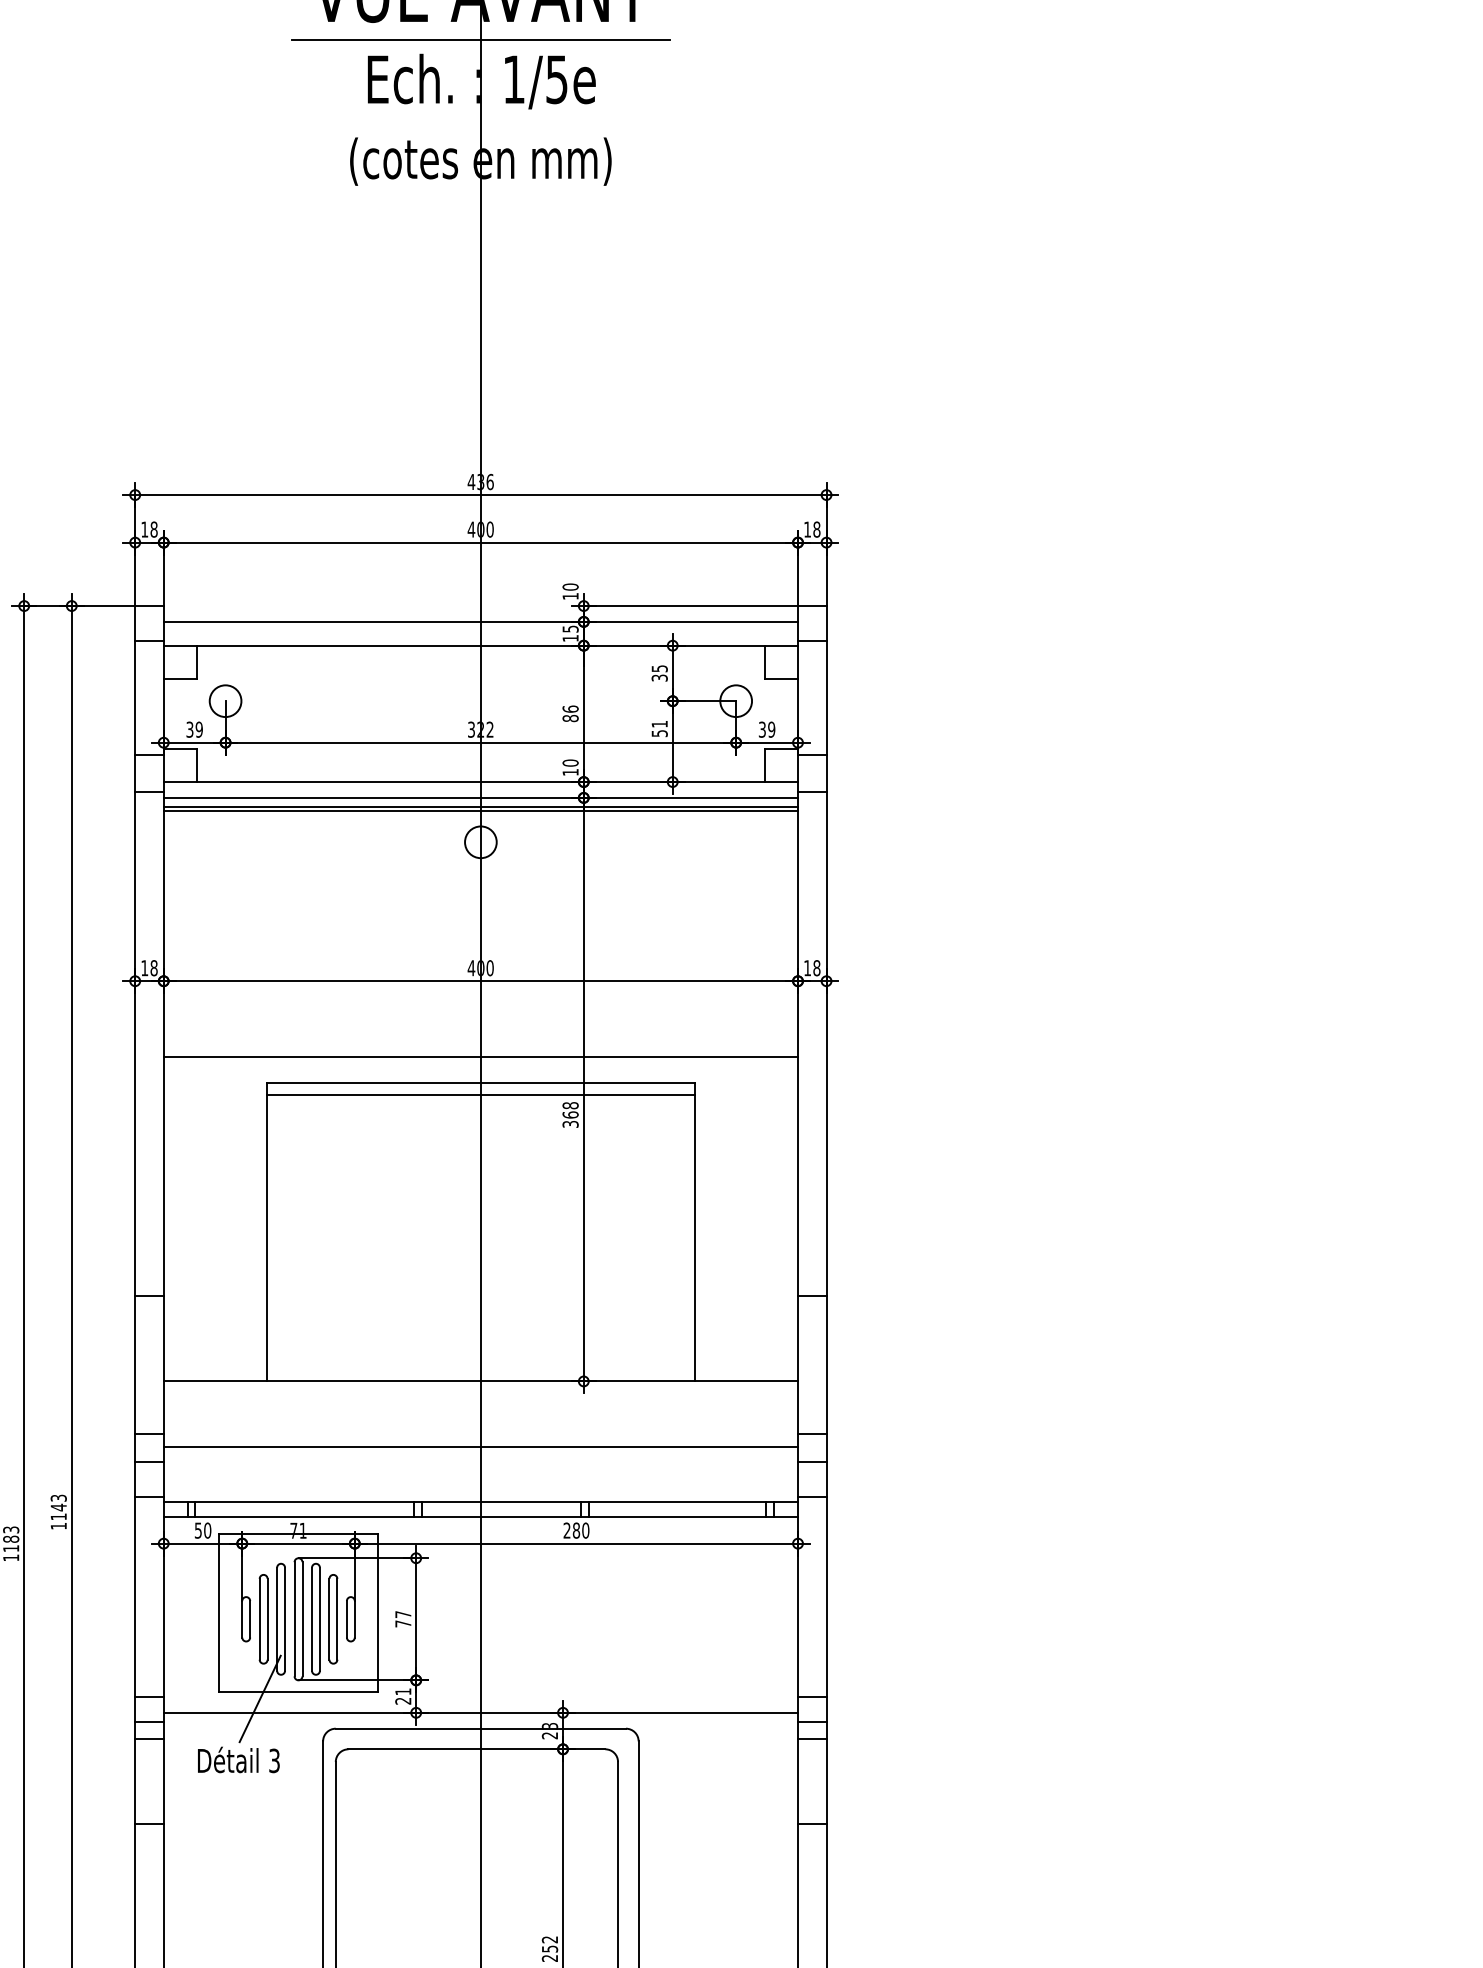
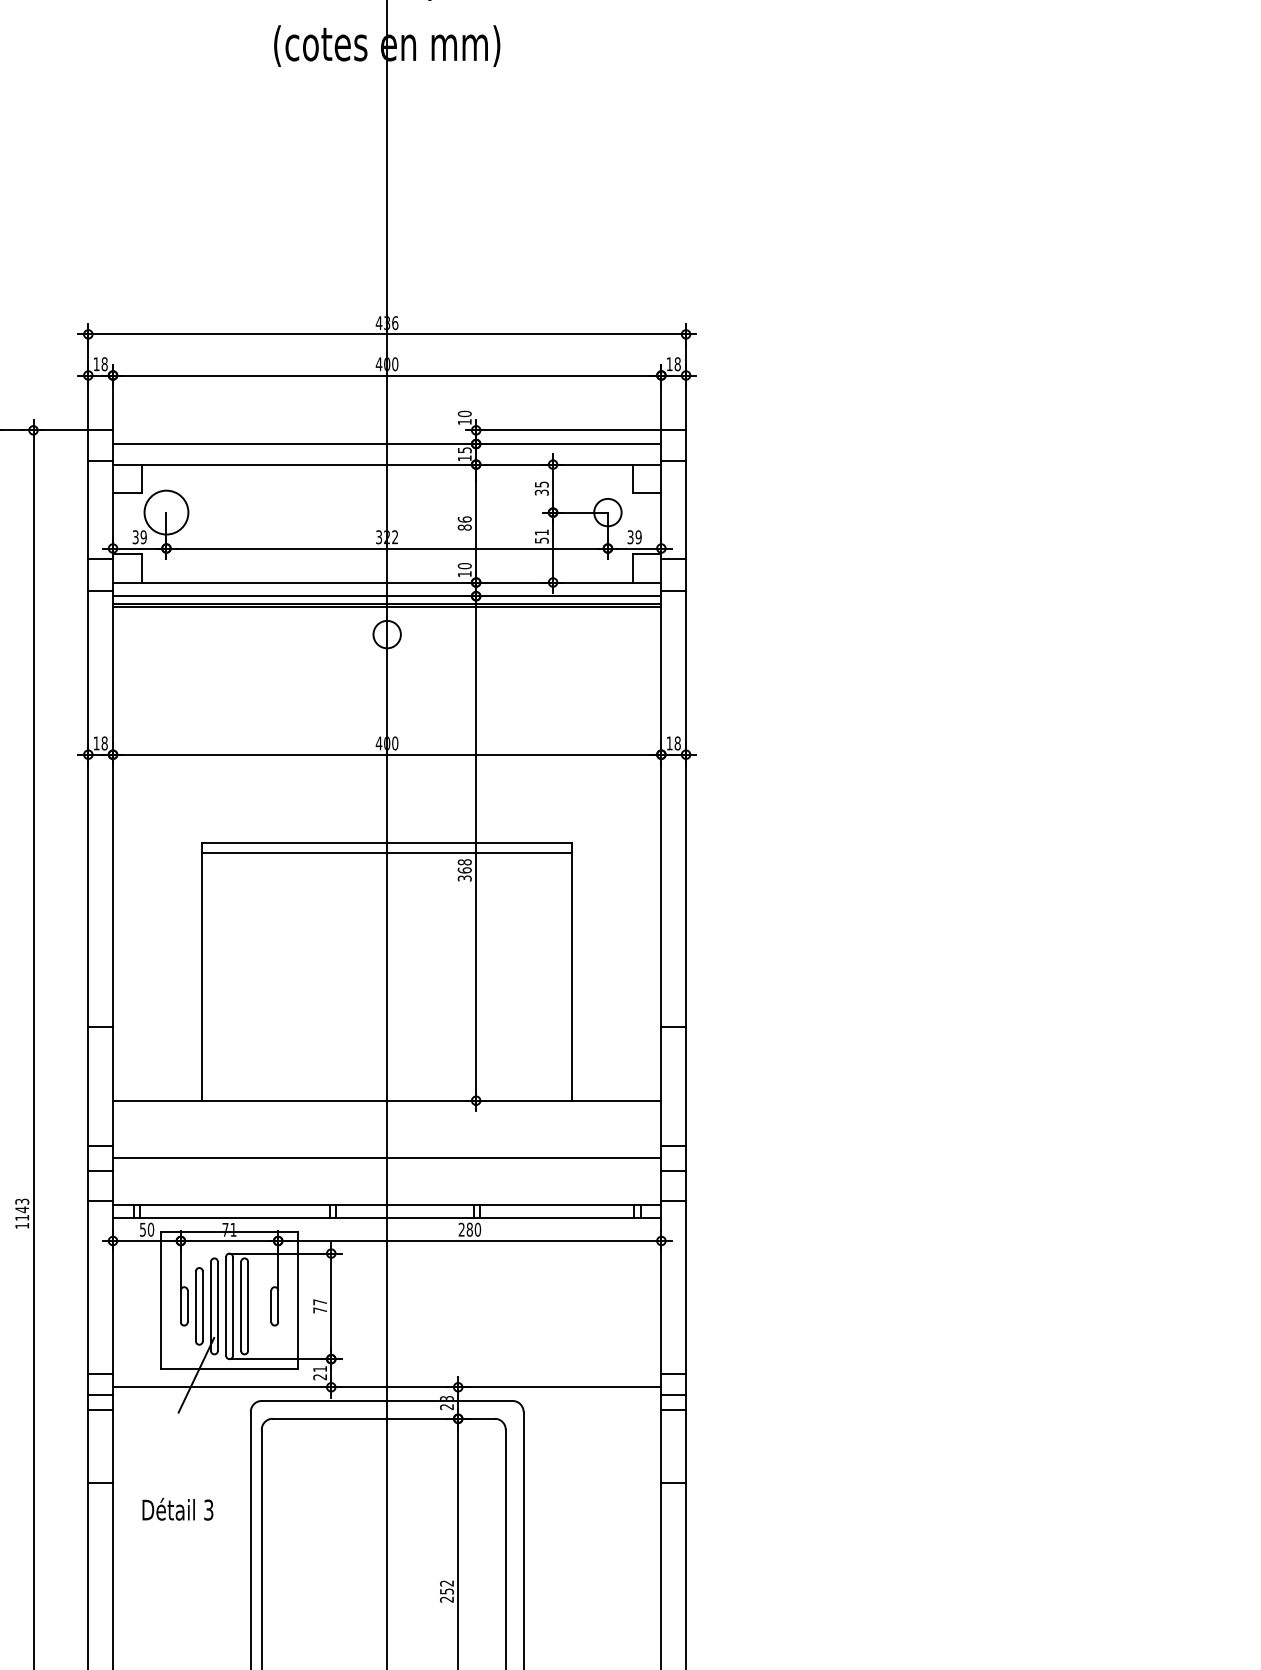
circle: (225, 701) -> (166, 512), size x1.6
line: (480, 1057) -> (386, 820), removed
part: (333, 1619) -> (259, 1306), removed
text: (238, 1759) -> (177, 1508), moved

